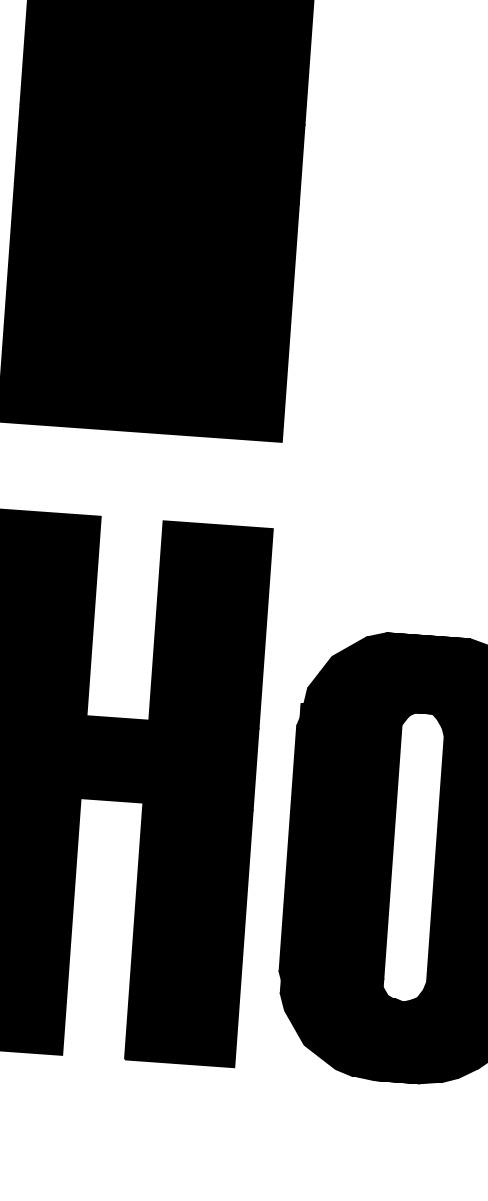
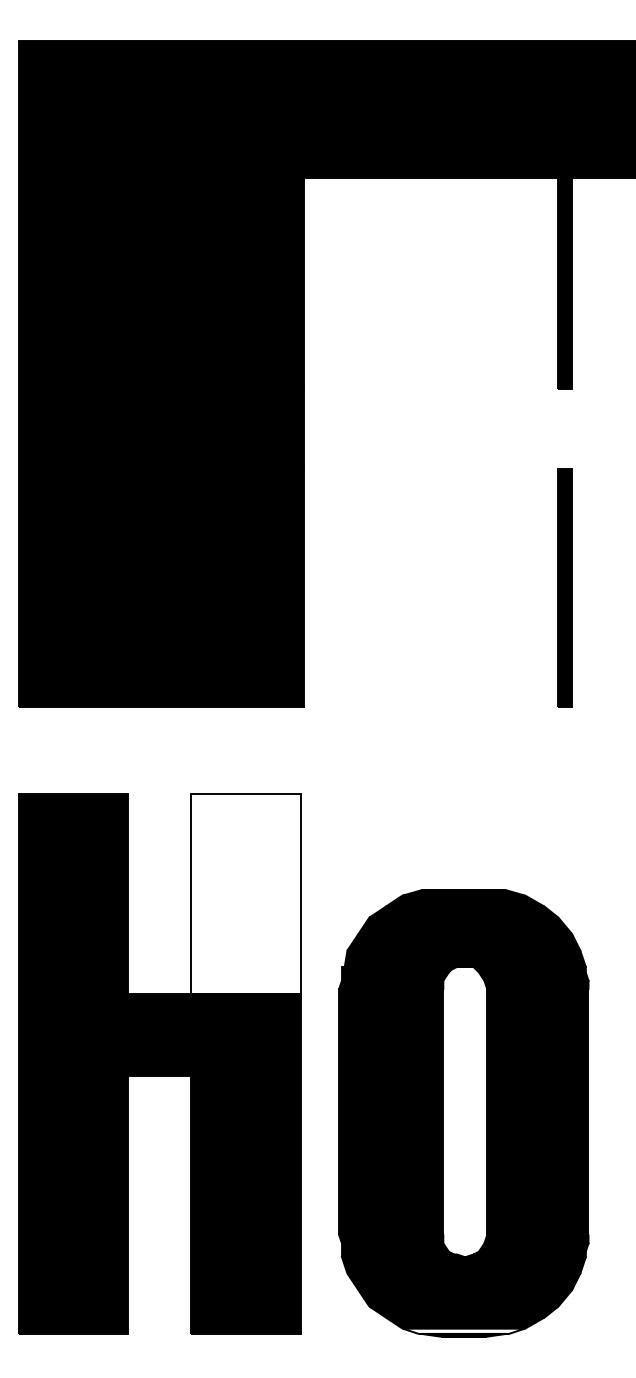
fill: (210, 624) -> (245, 894), removed
fill: (396, 1075) -> (463, 1330), removed

